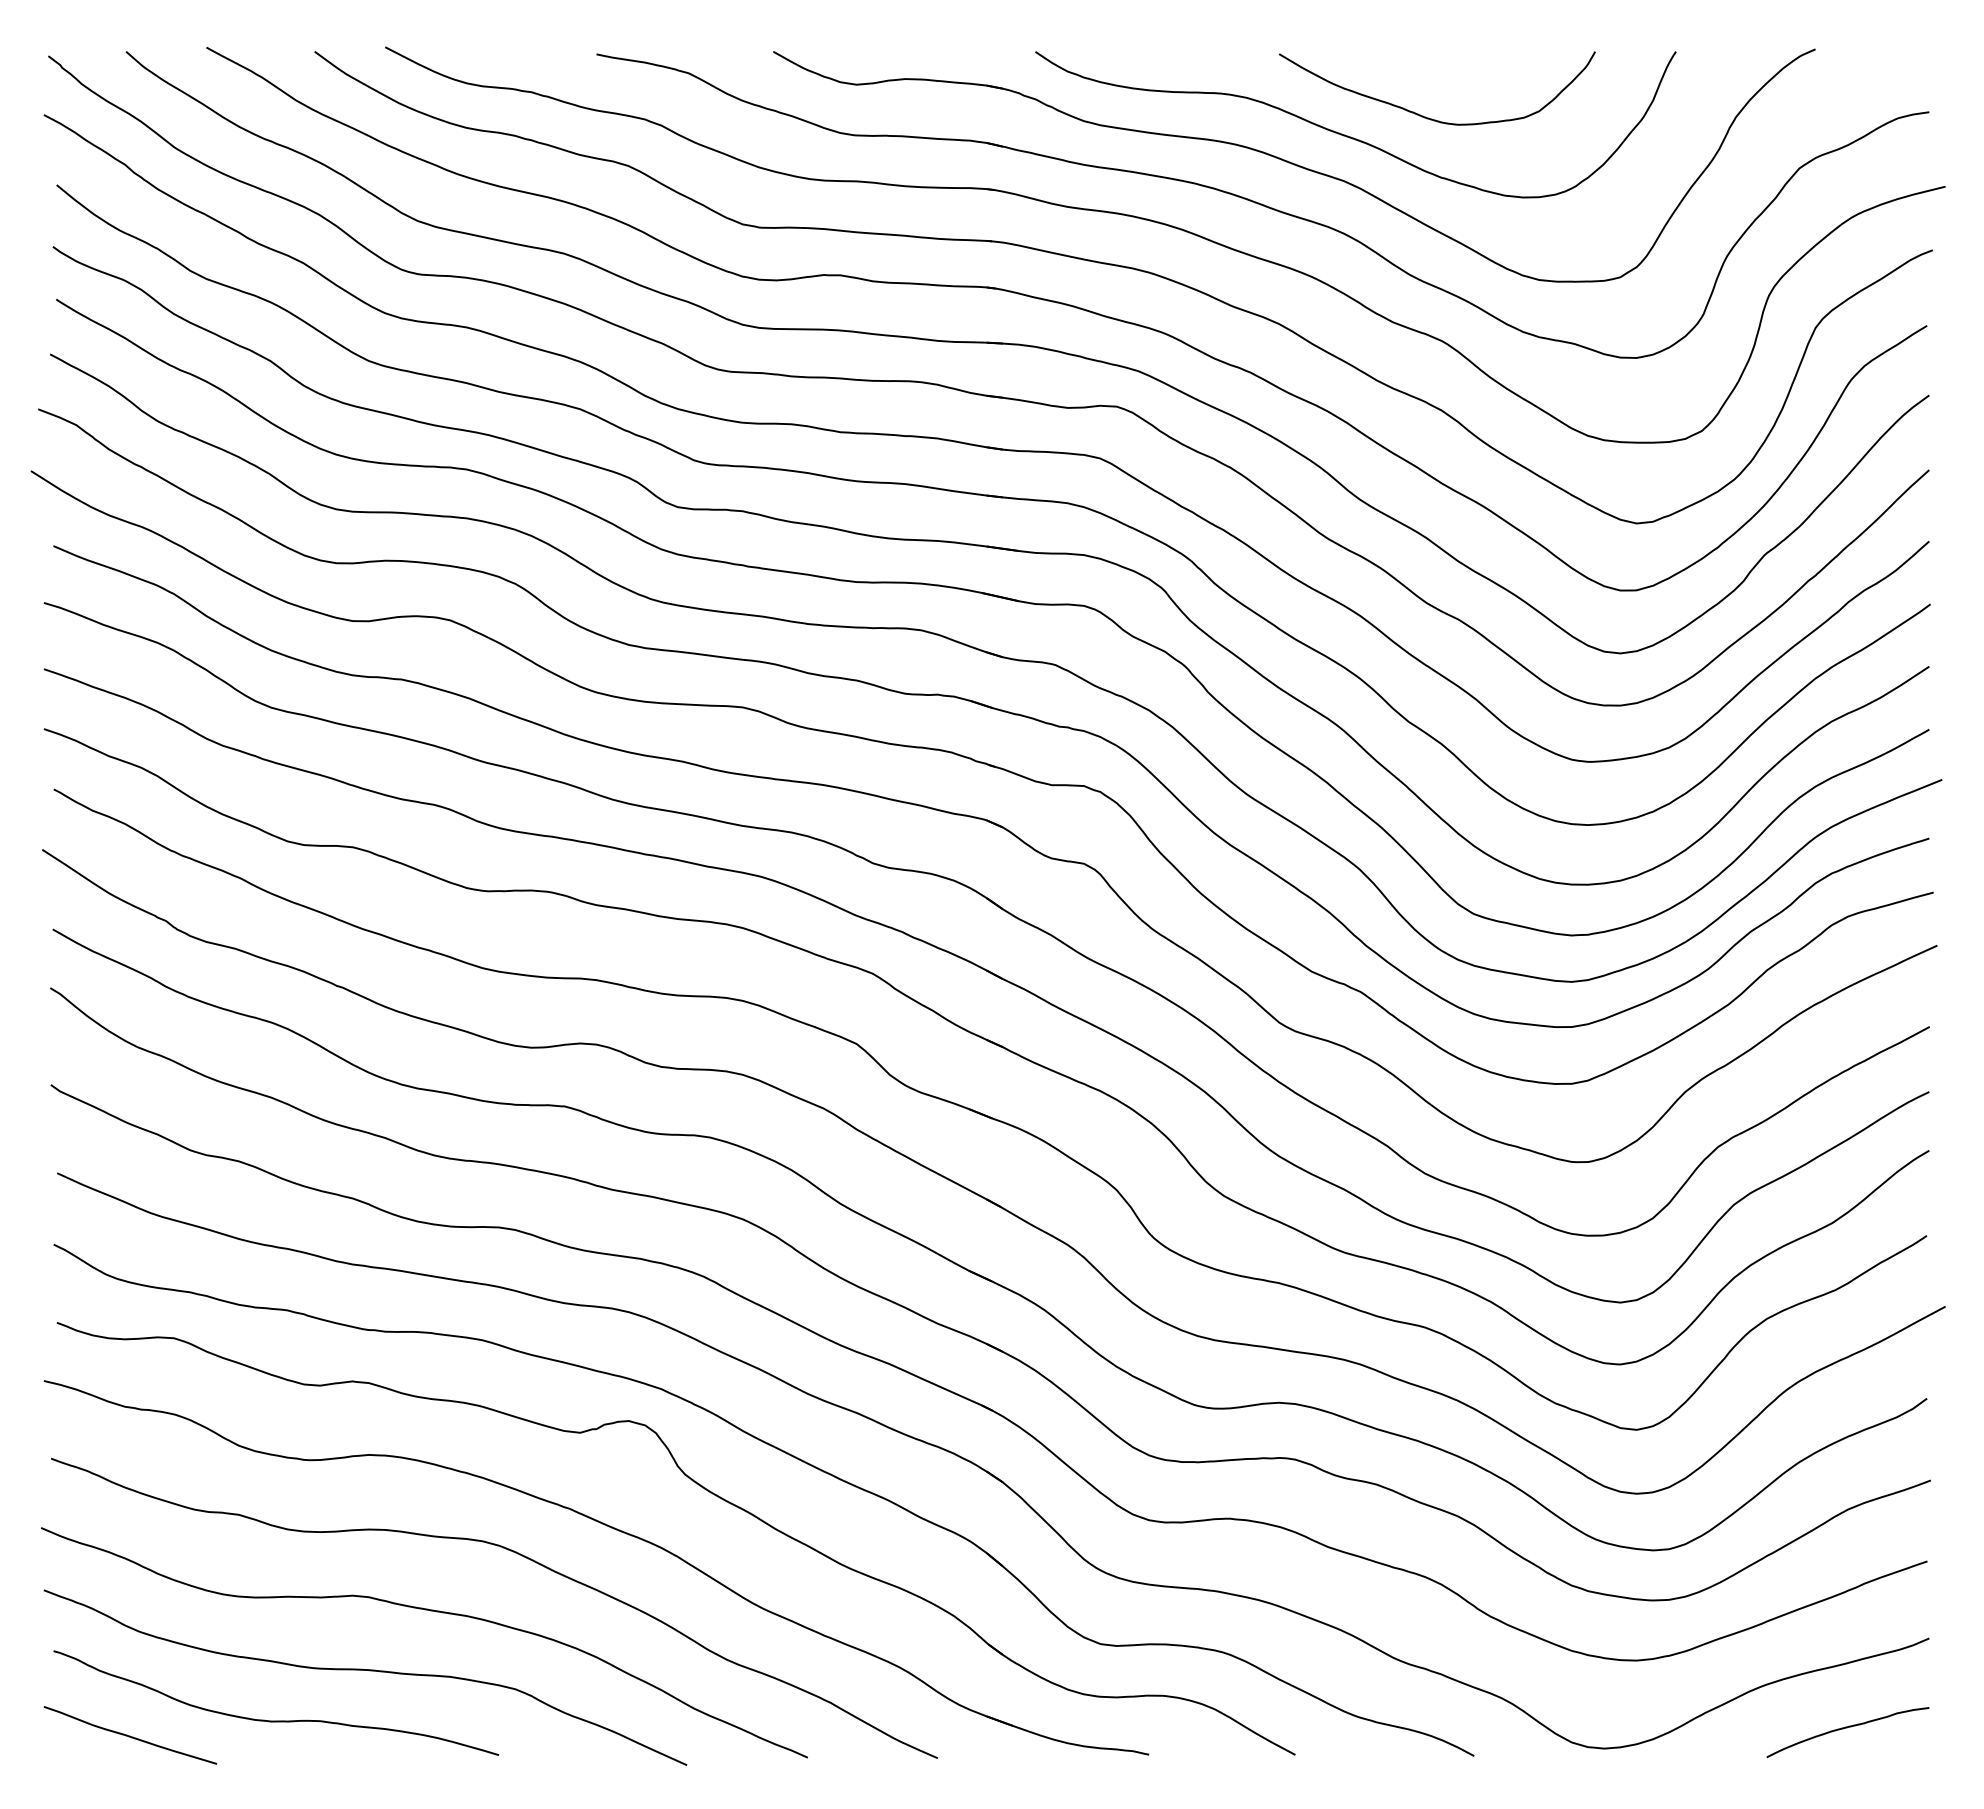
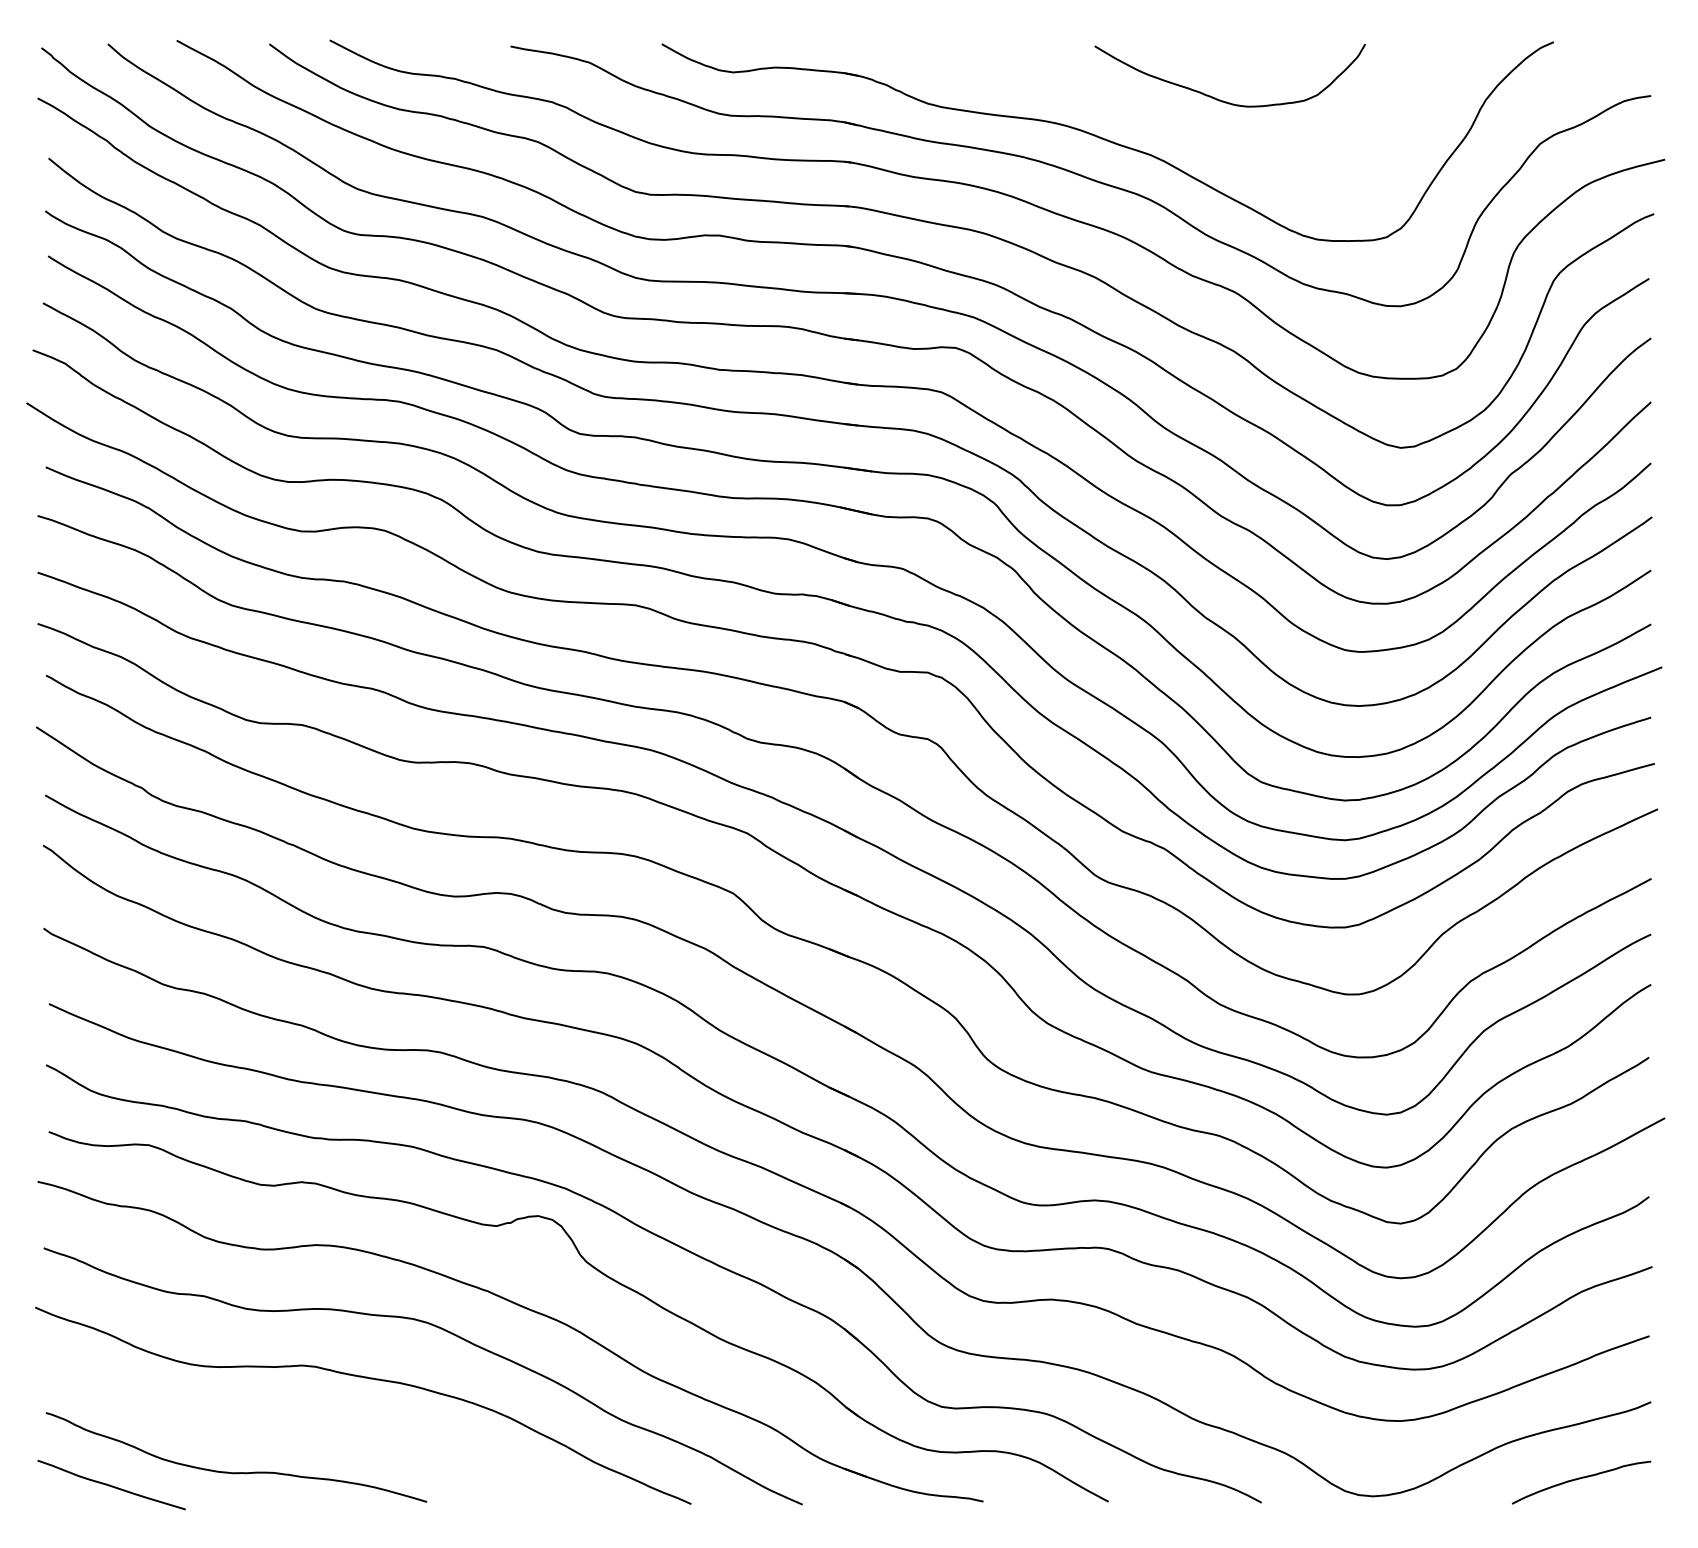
curve: (1350, 136) -> (1155, 116), removed
curve: (365, 1670) -> (312, 1429), removed

